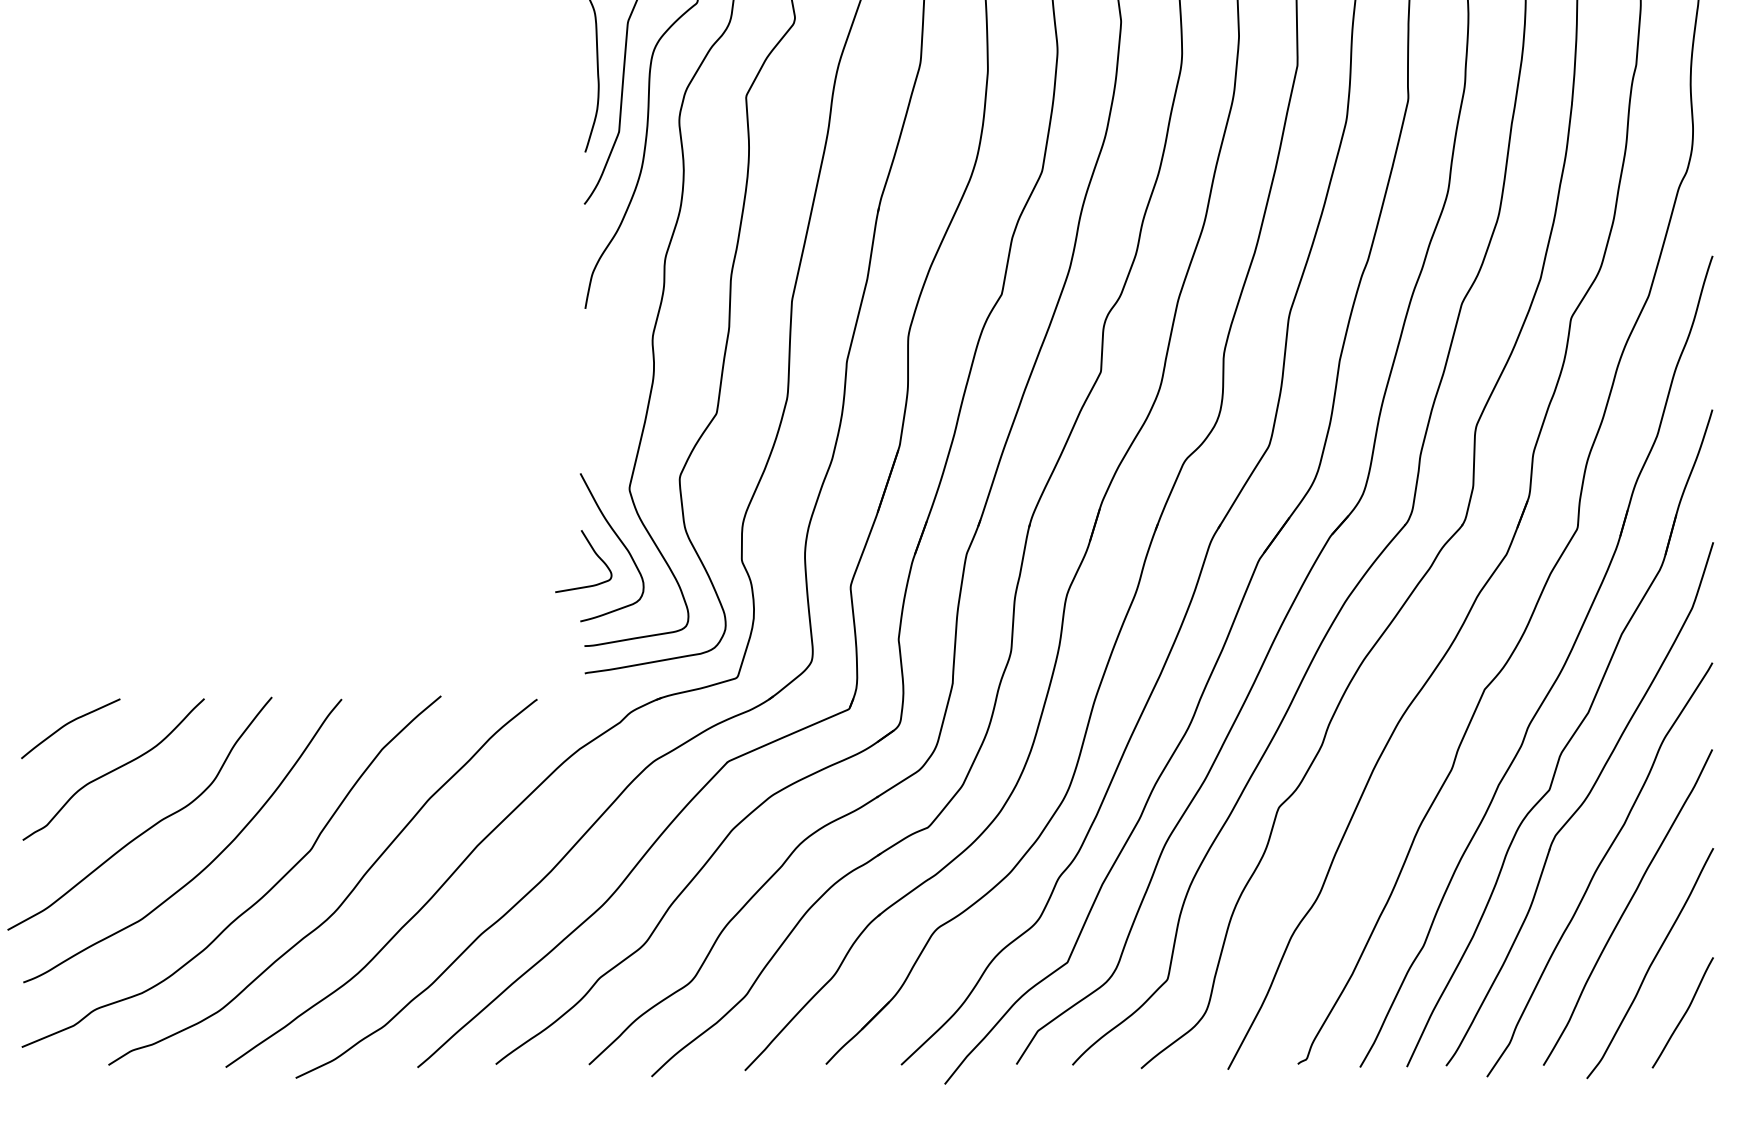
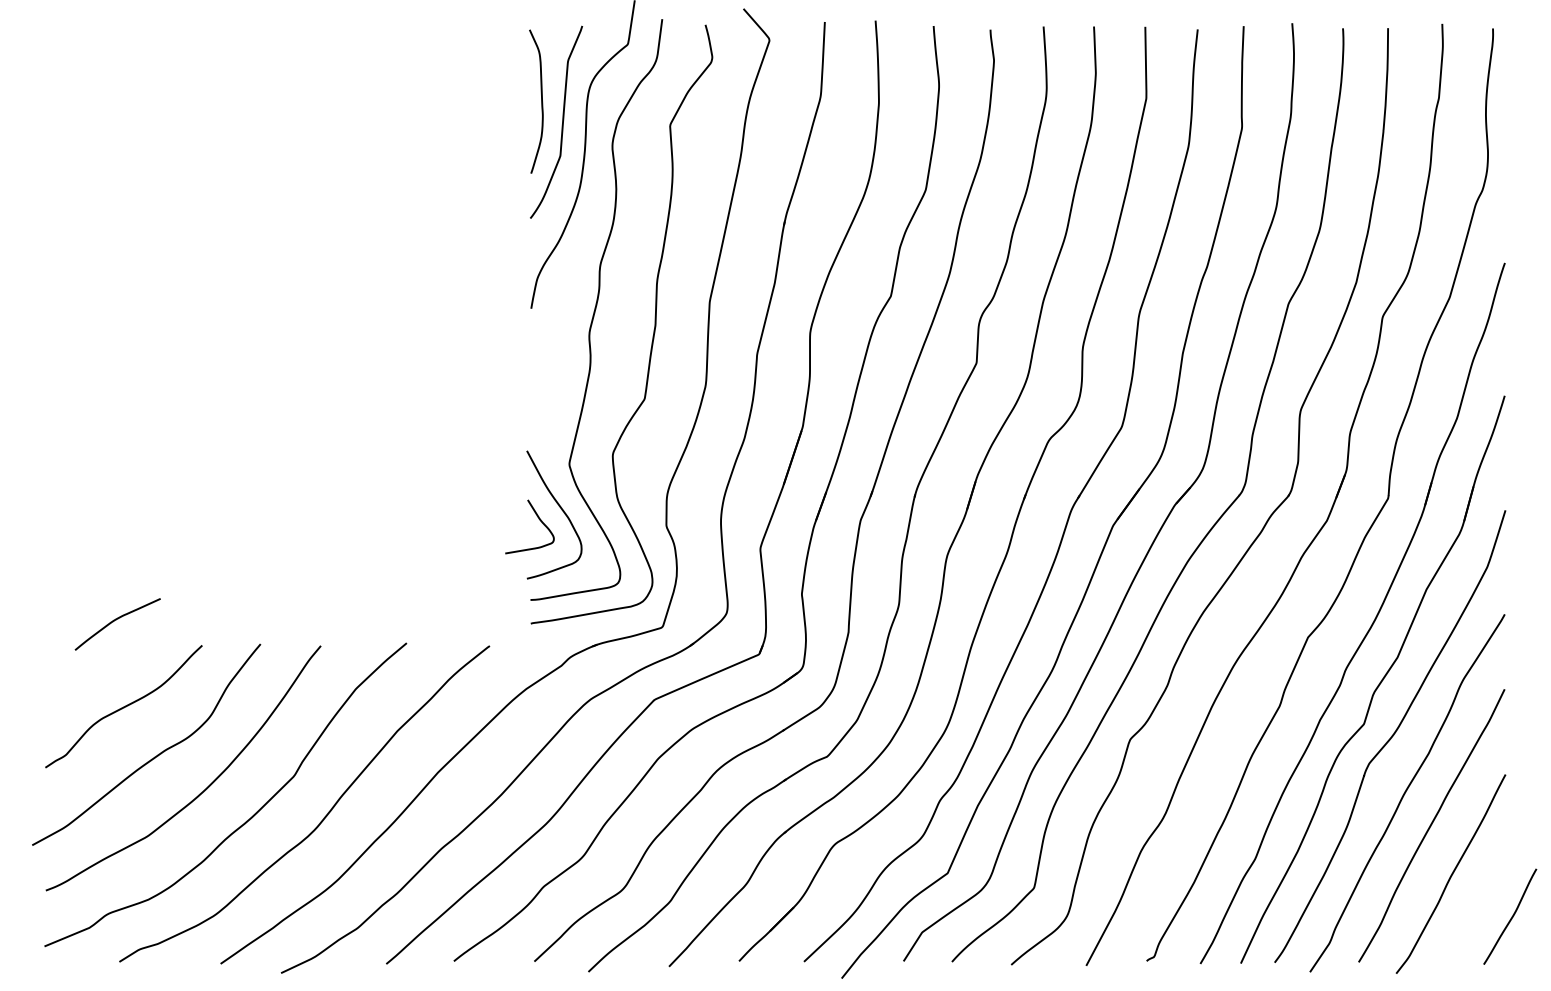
curve: (69, 724) -> (116, 620), moved
curve: (1684, 1012) -> (1511, 916), moved

